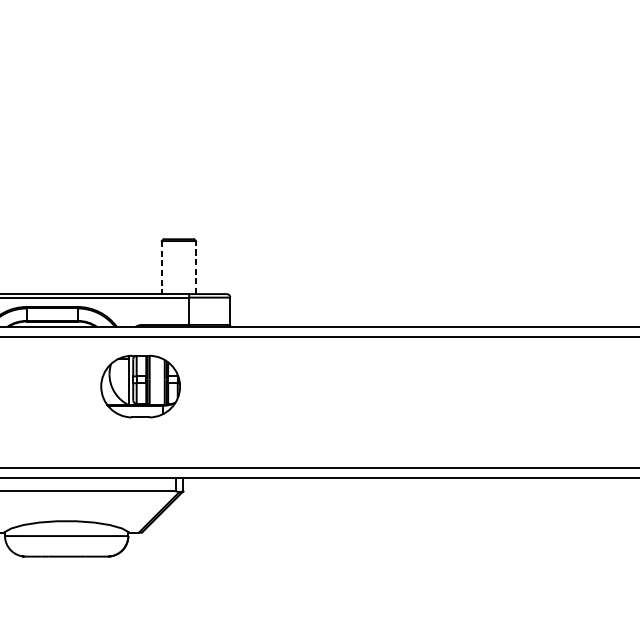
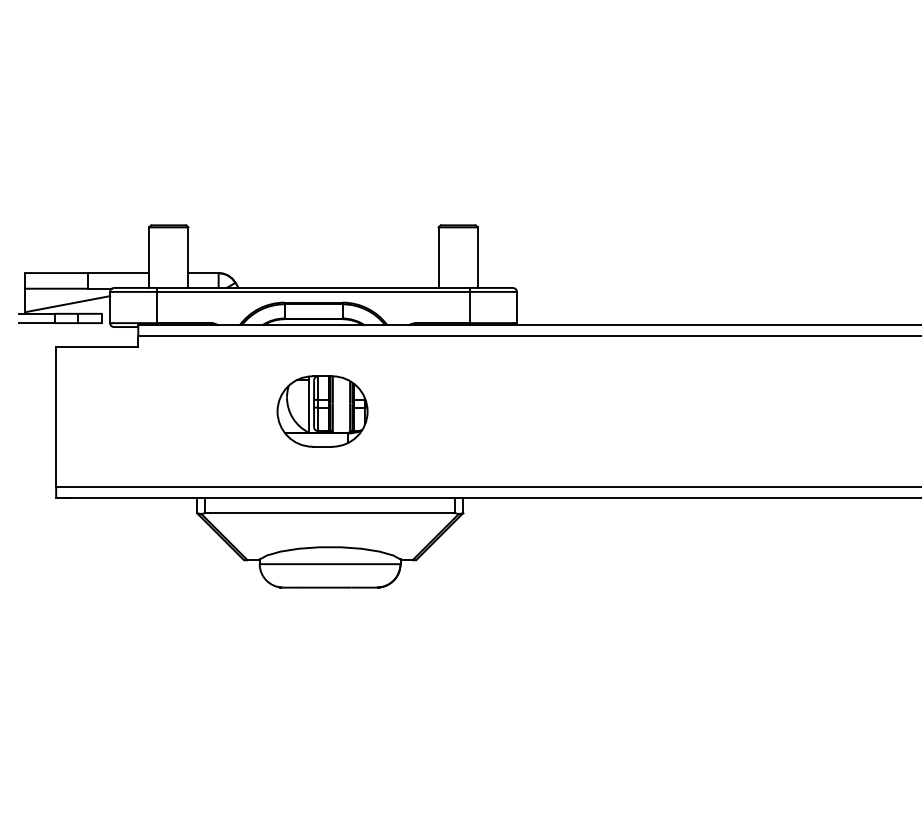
line: (195, 267) -> (477, 257), dashed -> solid
line: (161, 268) -> (438, 258), dashed -> solid
part: (140, 386) -> (322, 411), moved

